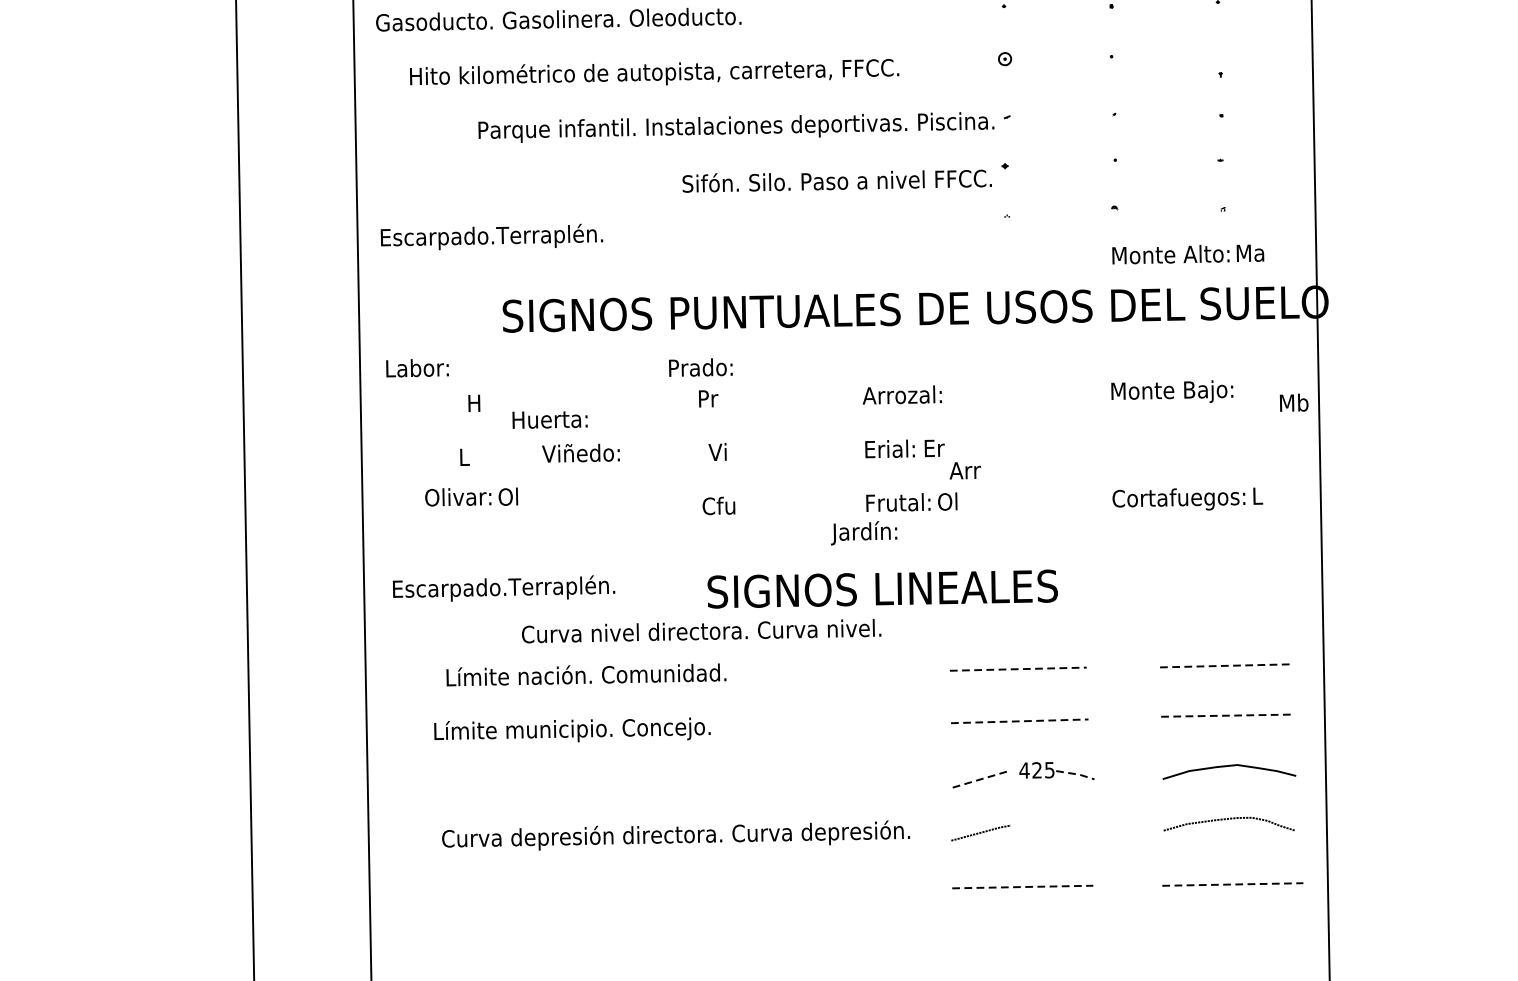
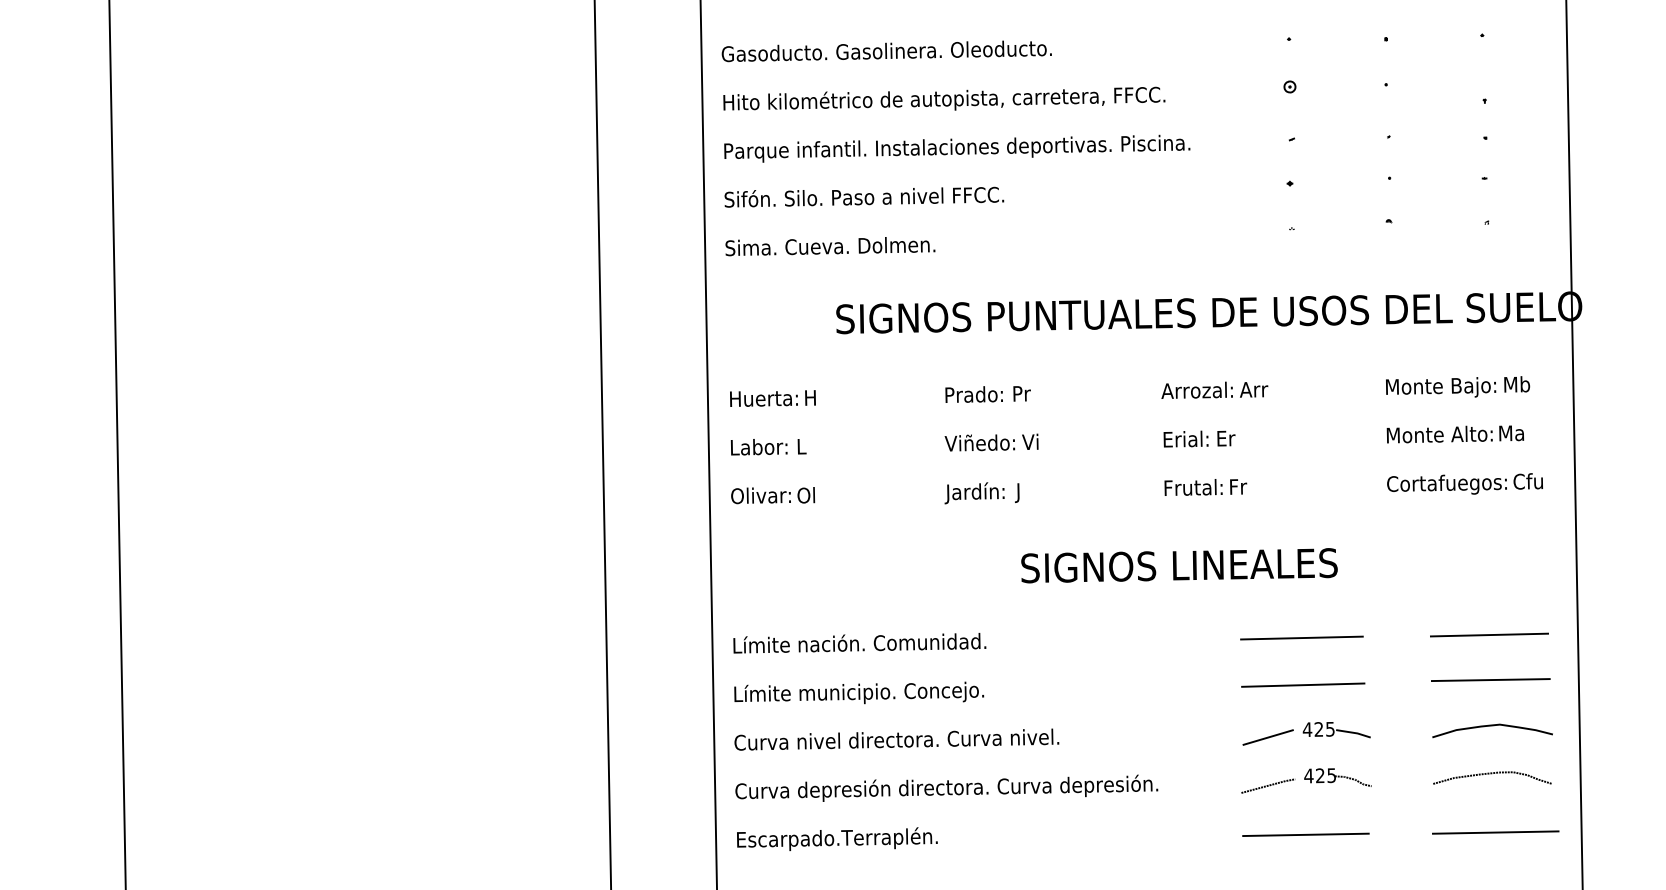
text: (654, 71) -> (944, 98), moved
text: (736, 127) -> (957, 148), moved
text: (837, 180) -> (864, 196), moved
text: (496, 236) -> (830, 247), Escarpado.Terraplén. -> Sima. Cueva. Dolmen.
text: (1187, 254) -> (1454, 434), moved
text: (700, 367) -> (973, 394), moved
text: (416, 368) -> (758, 447), moved
text: (1294, 402) -> (1517, 384), moved
text: (549, 419) -> (763, 398), moved
text: (580, 452) -> (979, 442), moved
text: (965, 470) -> (1254, 389), moved
text: (1269, 495) -> (1528, 481), L -> Cfu
text: (472, 496) -> (773, 495), moved
text: (948, 501) -> (1238, 486), Ol -> Fr
text: (717, 508) -> (1030, 492), Cfu -> J
text: (863, 533) -> (974, 493), moved
text: (504, 587) -> (837, 838), moved
text: (701, 630) -> (896, 739), moved
line: (1225, 666) -> (1489, 635), dashed -> solid
line: (1017, 669) -> (1301, 638), dashed -> solid
text: (586, 675) -> (859, 643), moved
line: (1227, 716) -> (1490, 680), dashed -> solid
line: (1020, 721) -> (1303, 685), dashed -> solid
text: (572, 729) -> (859, 692), moved
line: (1076, 774) -> (1354, 733), dashed -> solid
line: (981, 779) -> (1268, 737), dashed -> solid
part: (1057, 823) -> (1337, 777), added
text: (675, 834) -> (946, 787), moved
line: (1232, 884) -> (1495, 832), dashed -> solid
line: (1022, 886) -> (1305, 834), dashed -> solid

